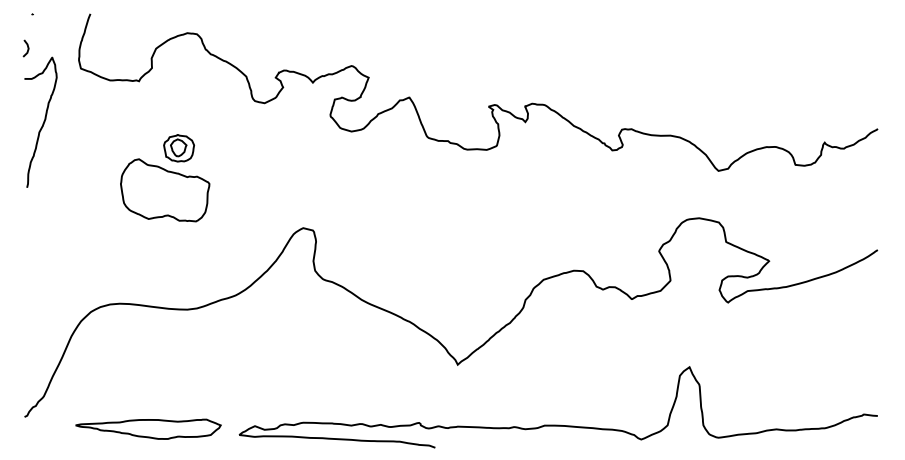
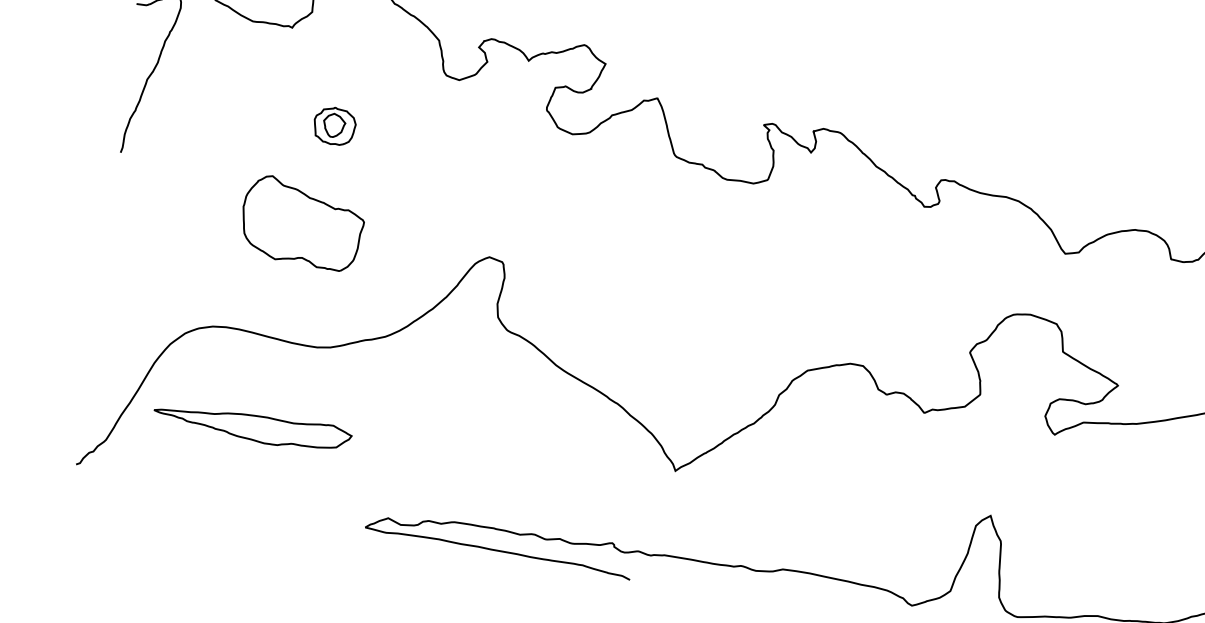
part: (165, 190) -> (303, 223), moved
part: (148, 428) -> (252, 427), moved

